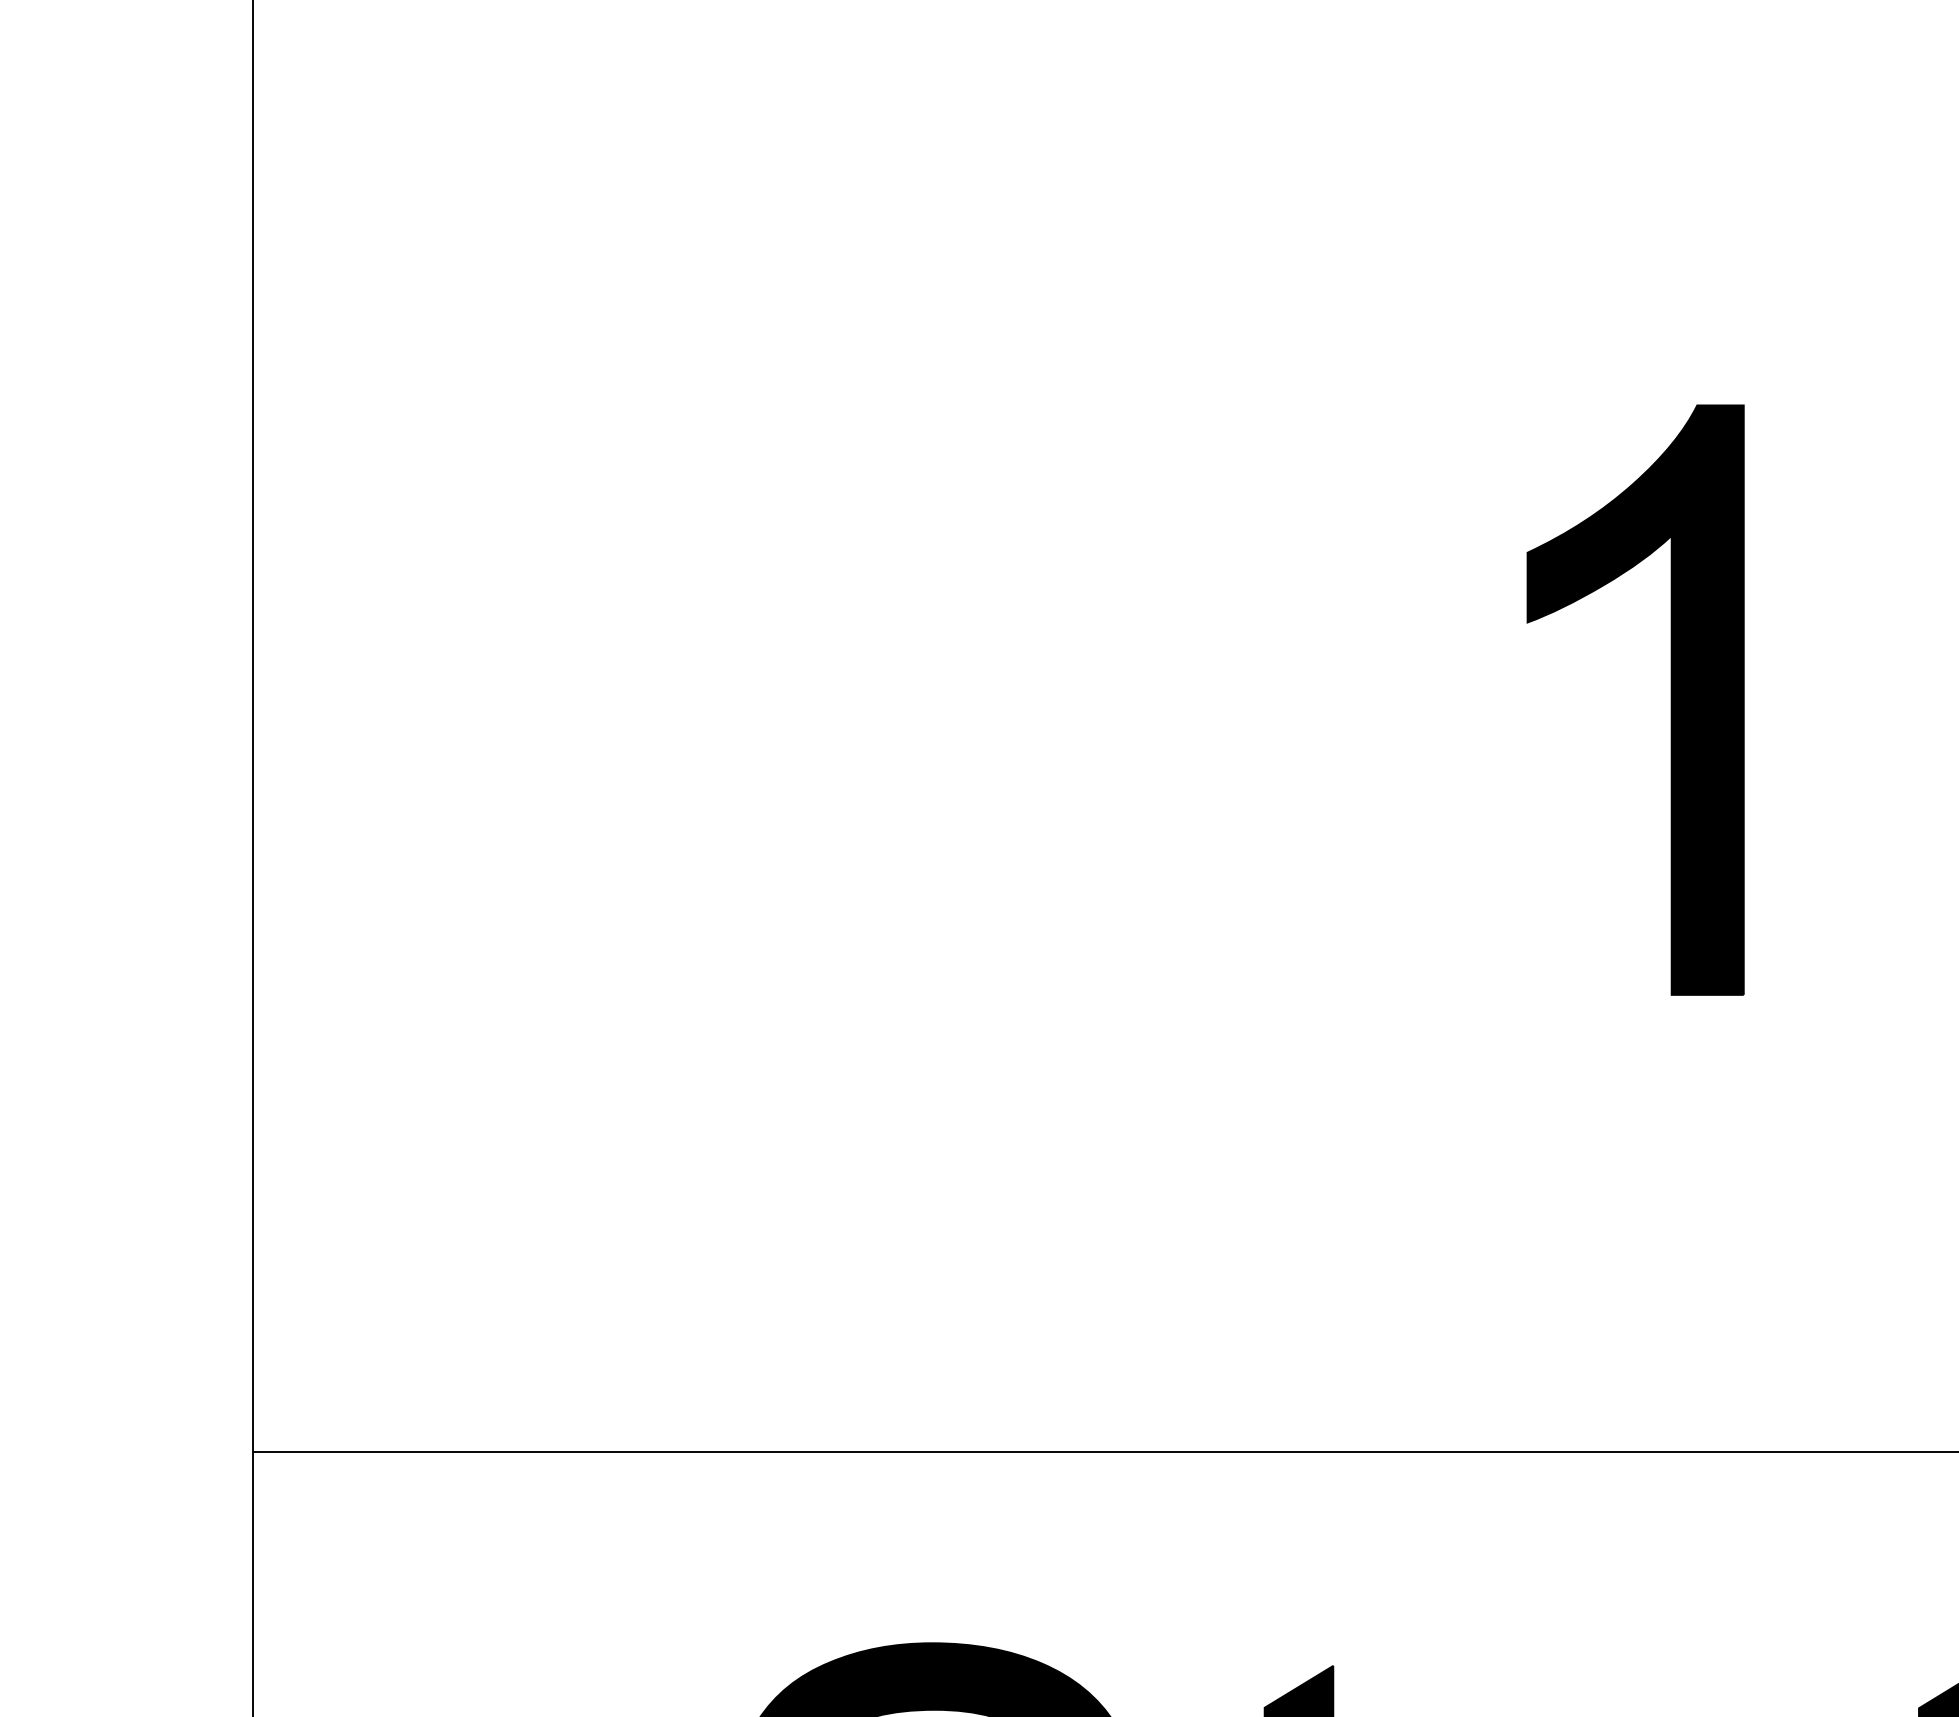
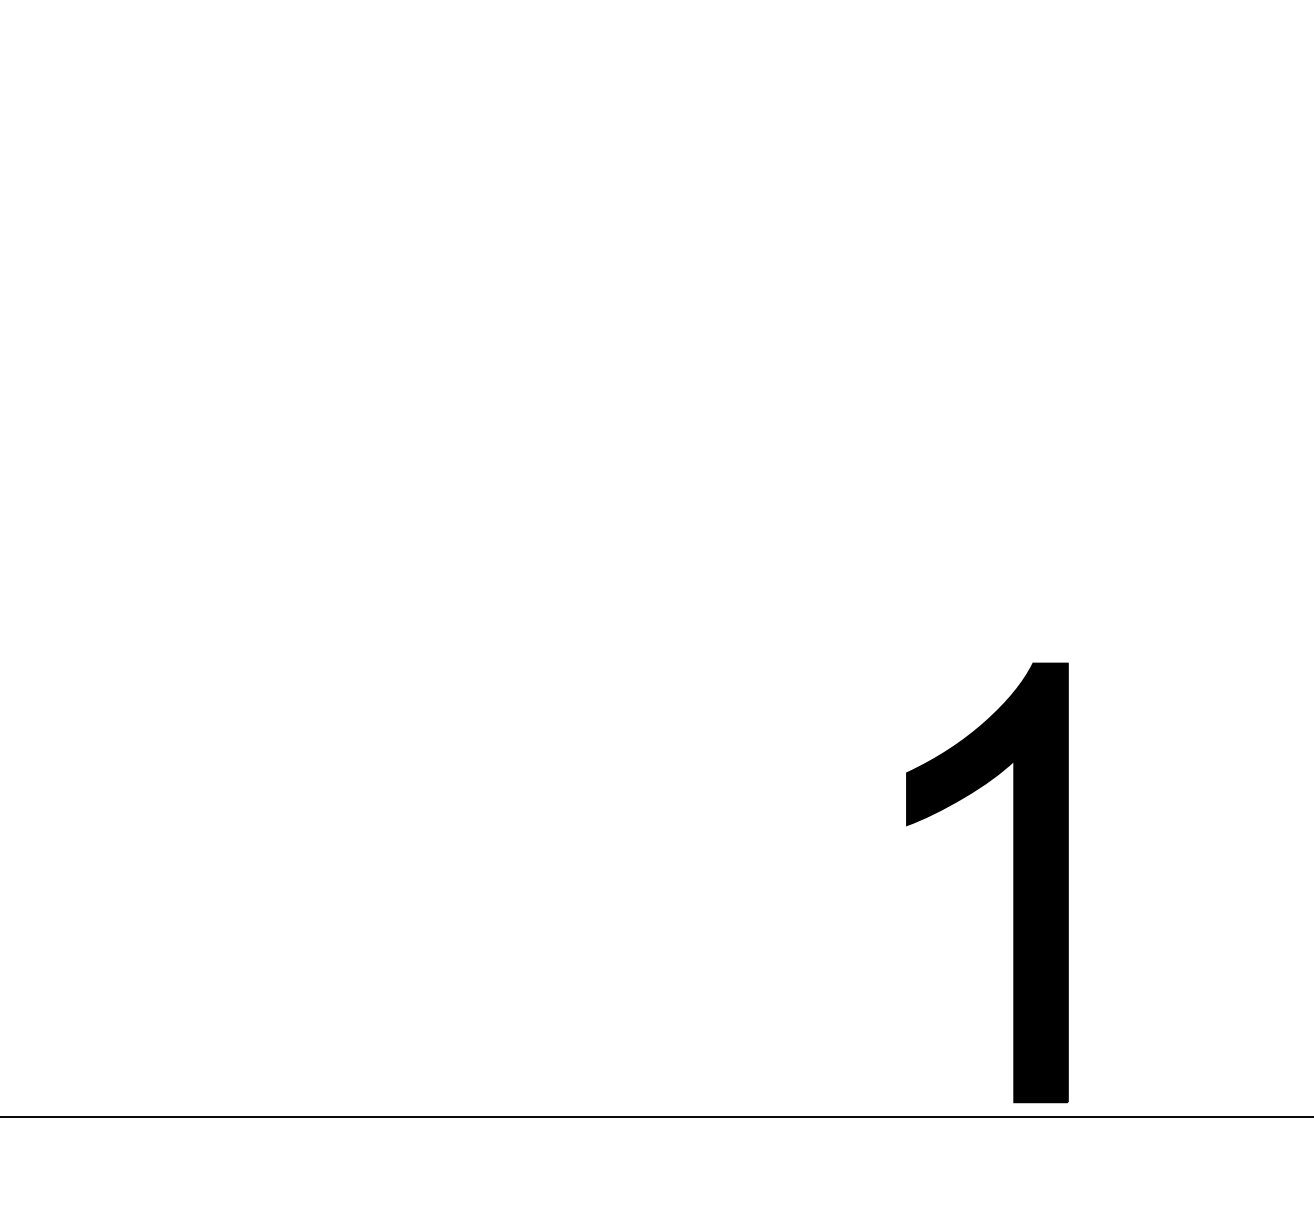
part: (1670, 699) -> (1013, 882), moved

